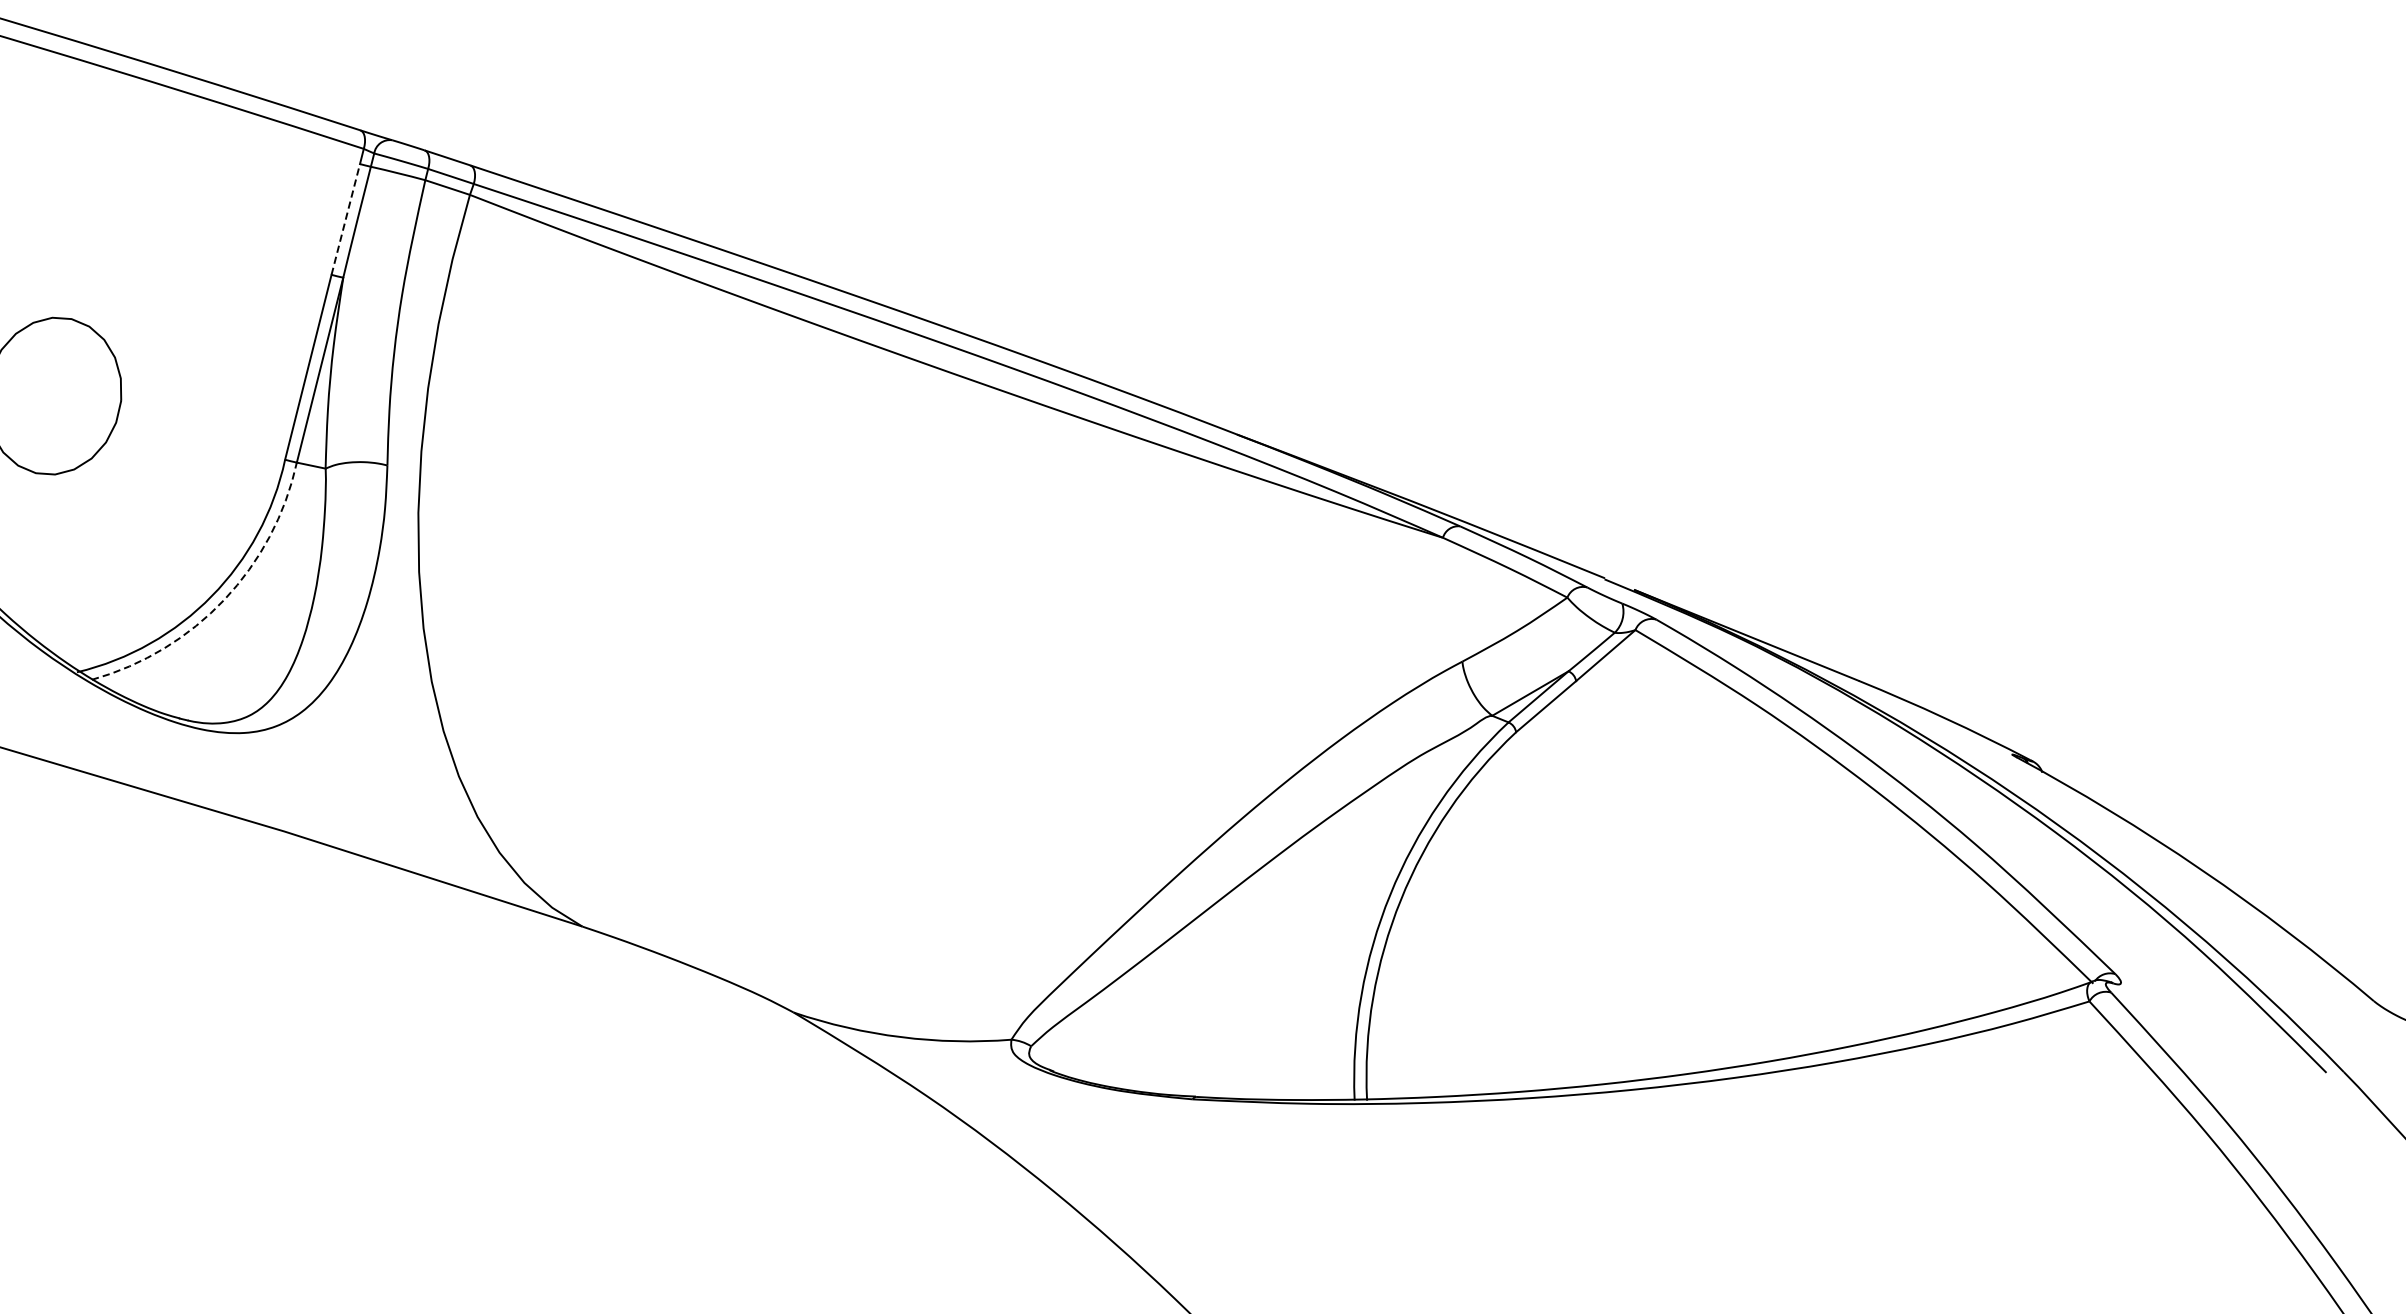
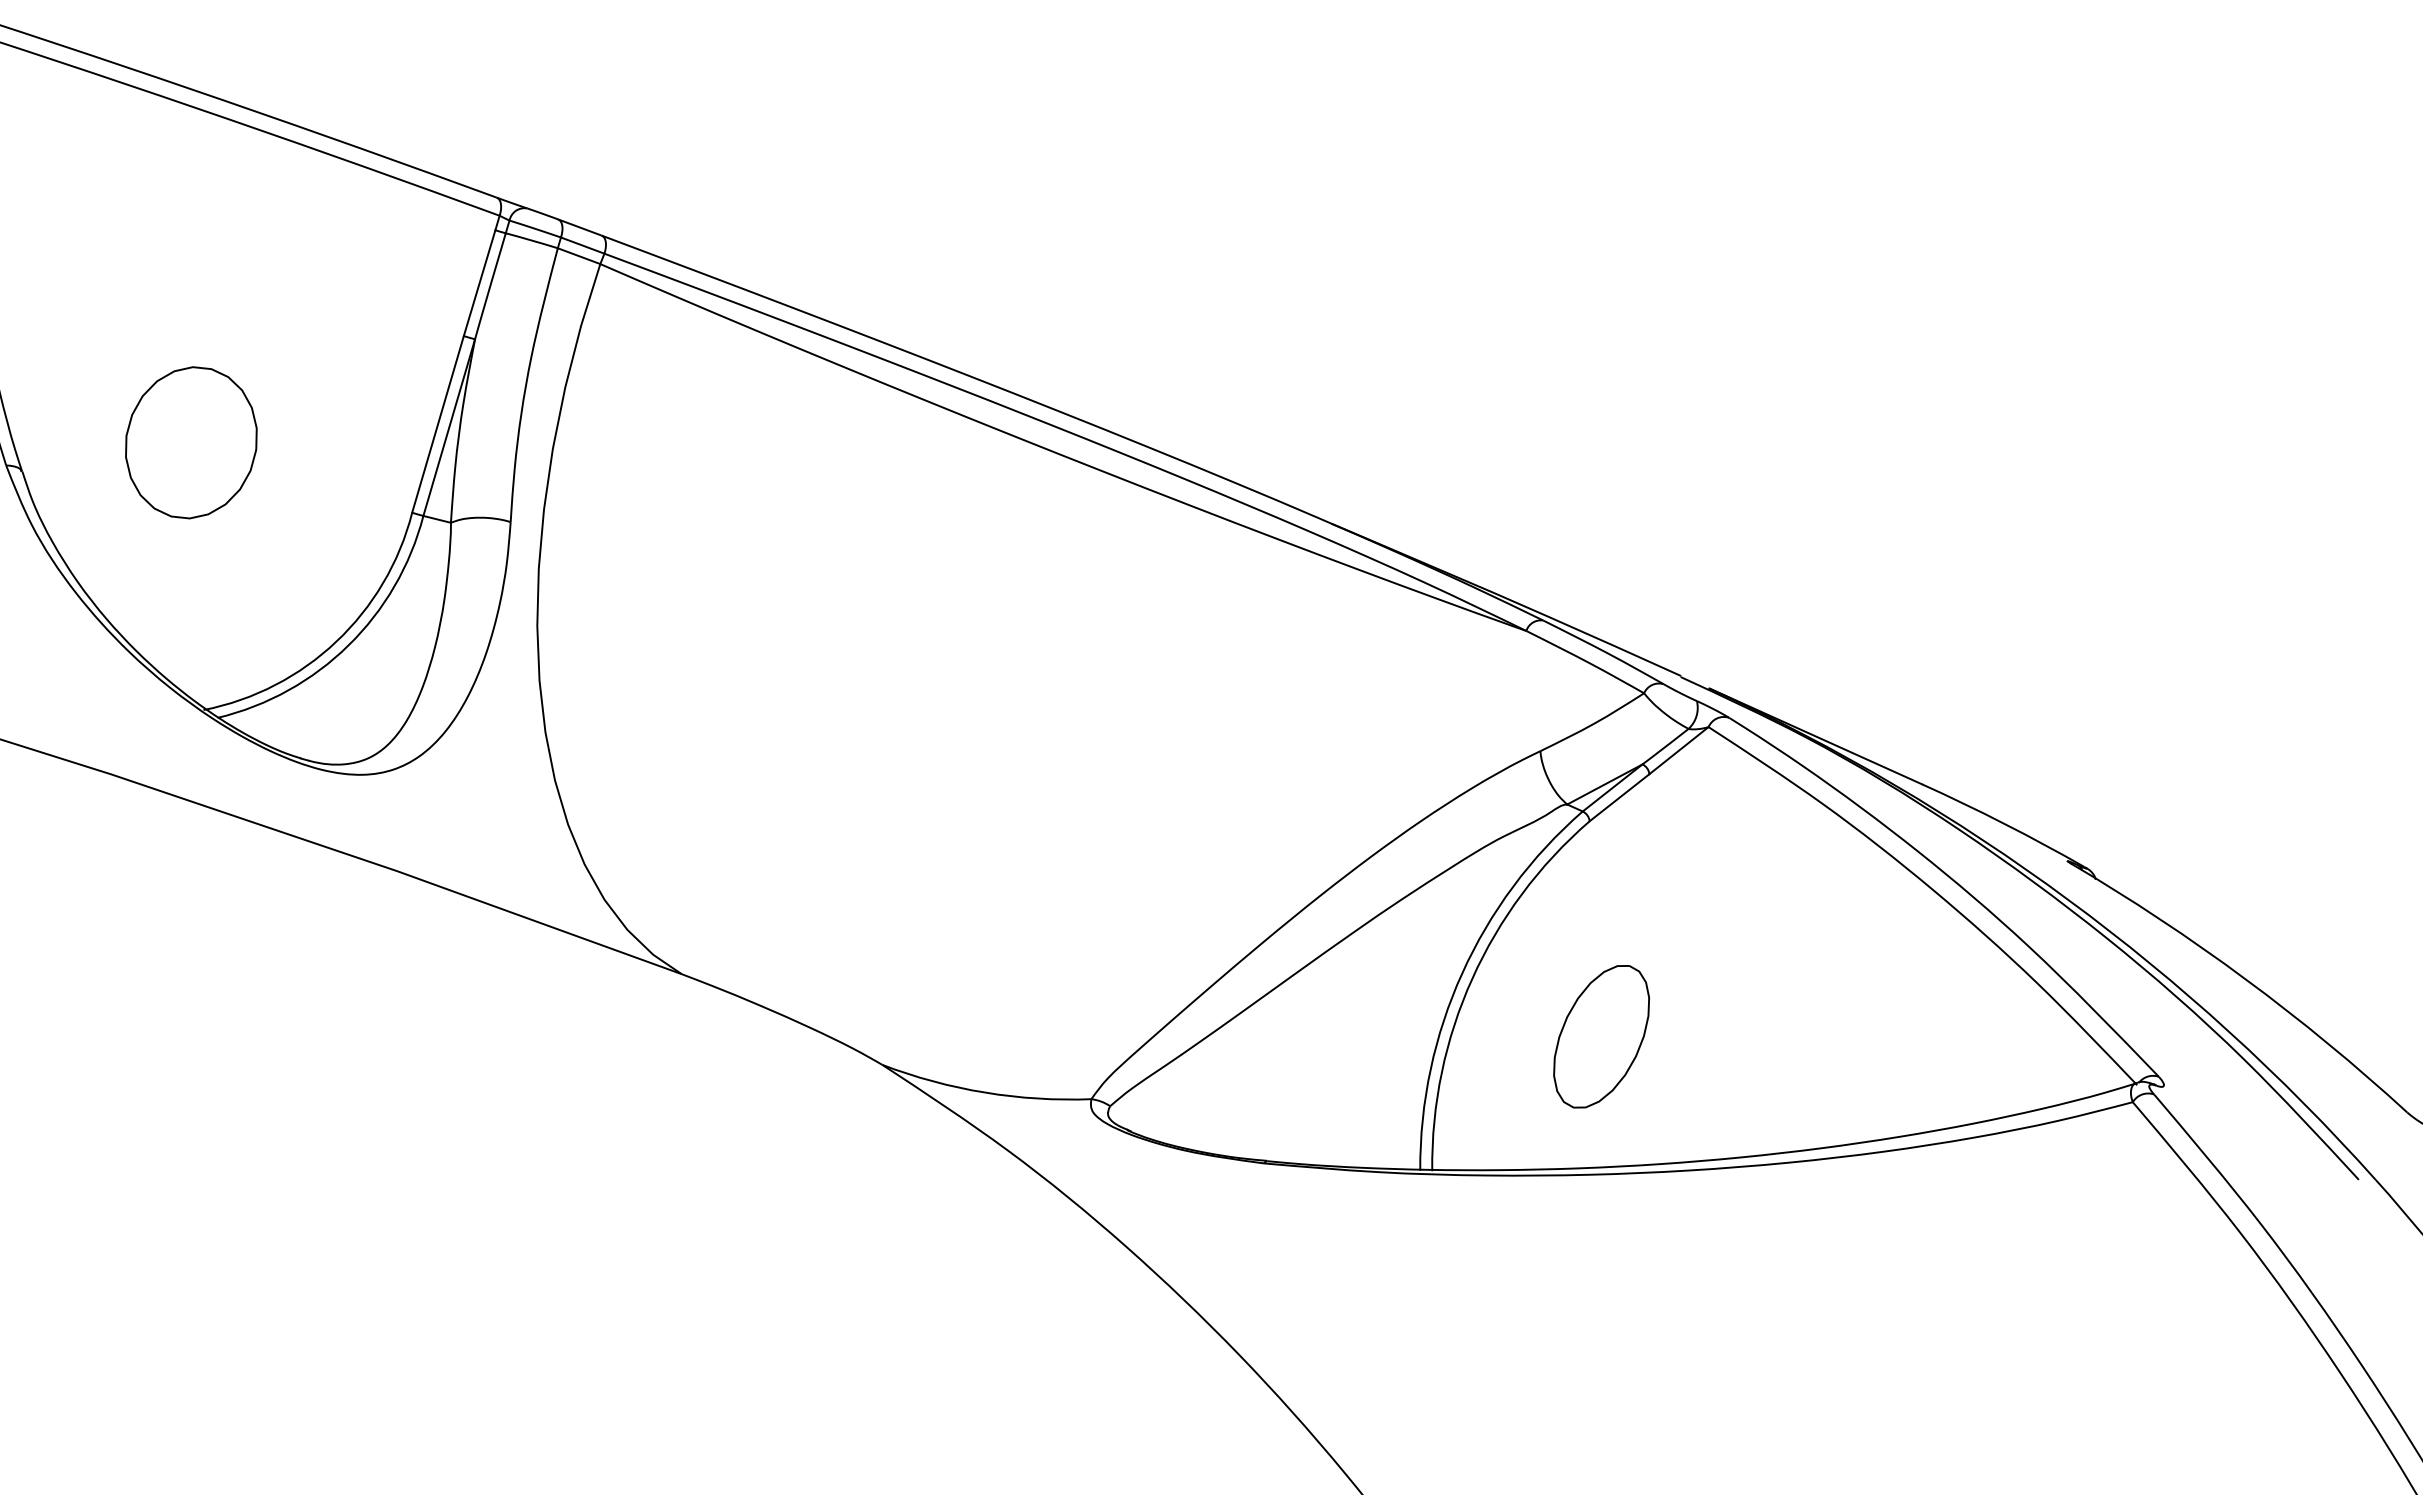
line: (345, 218) -> (479, 282), dashed -> solid
arc: (224, 599) -> (348, 645), dashed -> solid
part: (1536, 954) -> (1601, 1036), added

